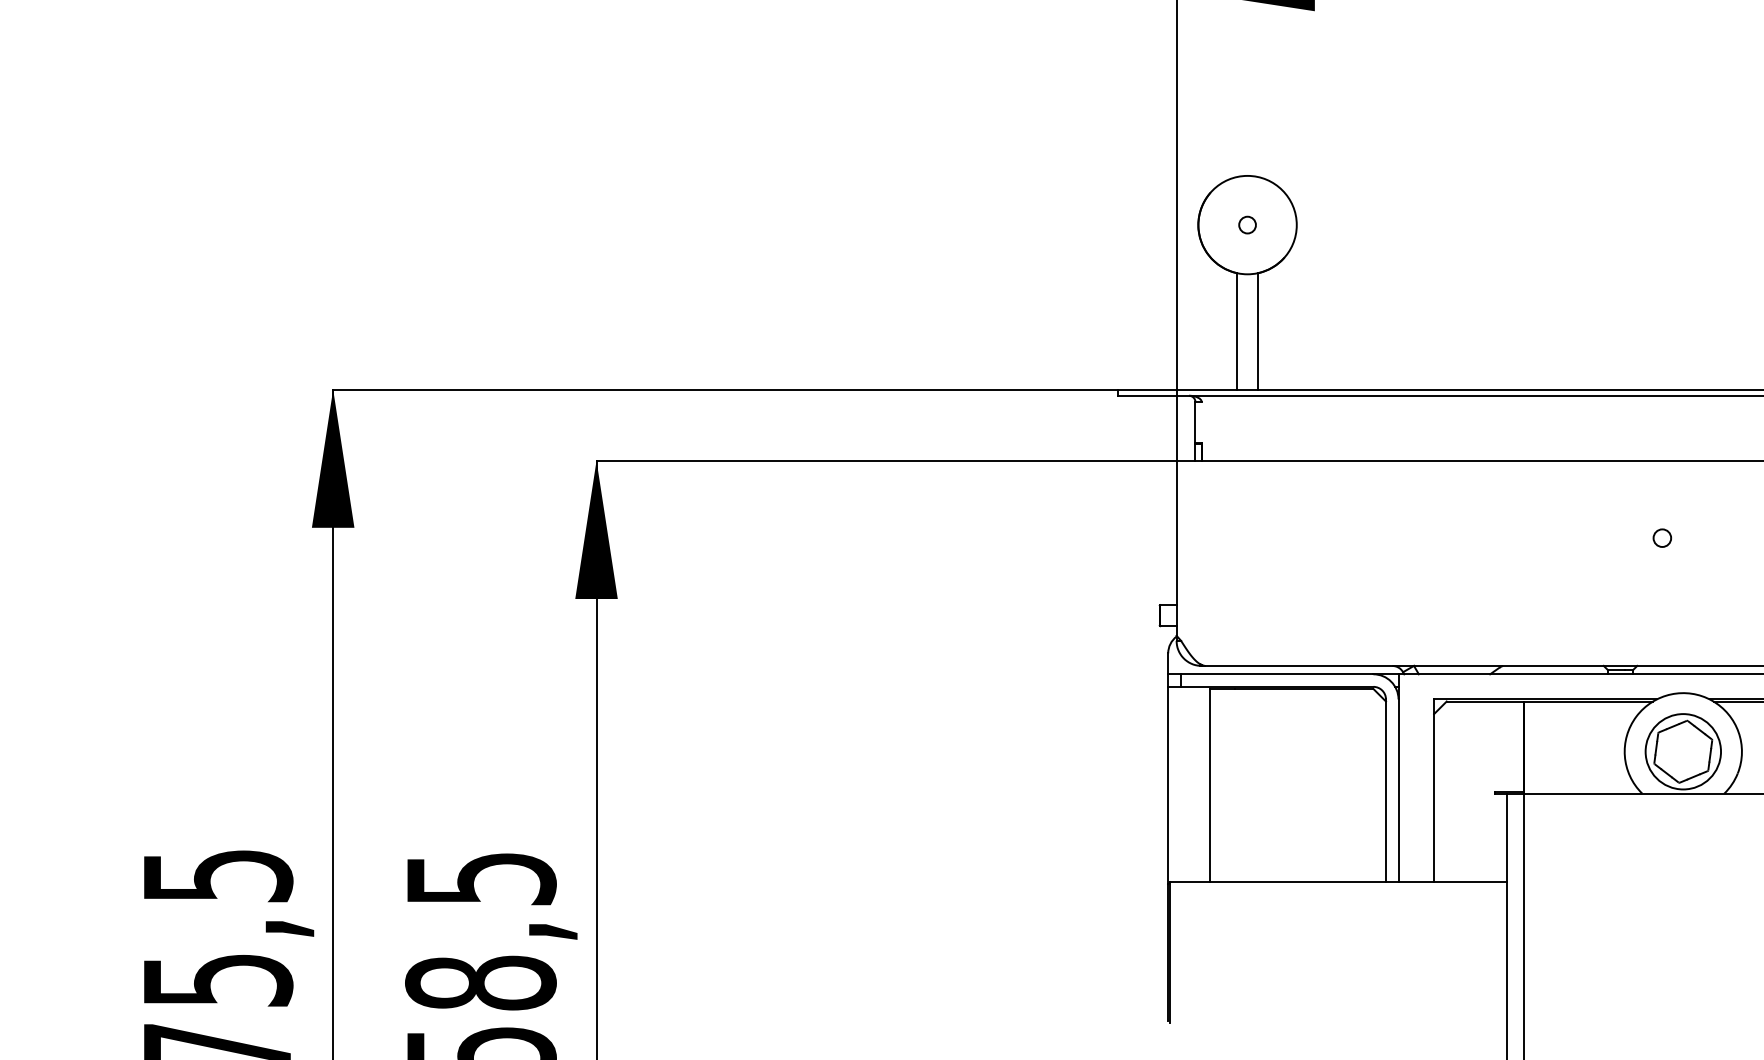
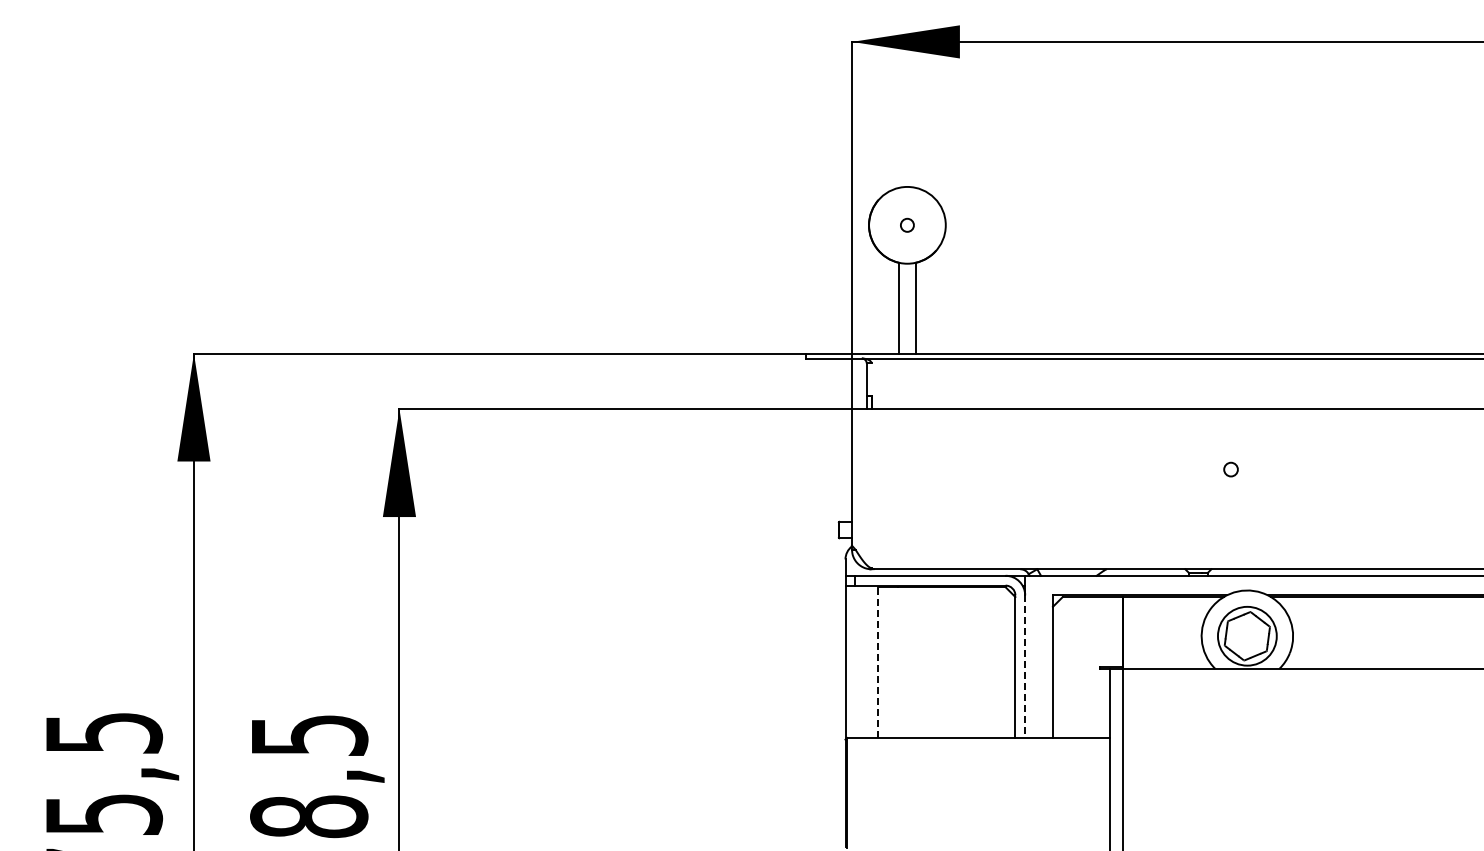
line: (1210, 785) -> (878, 662), solid -> dashed
line: (1398, 791) -> (1025, 667), solid -> dashed

